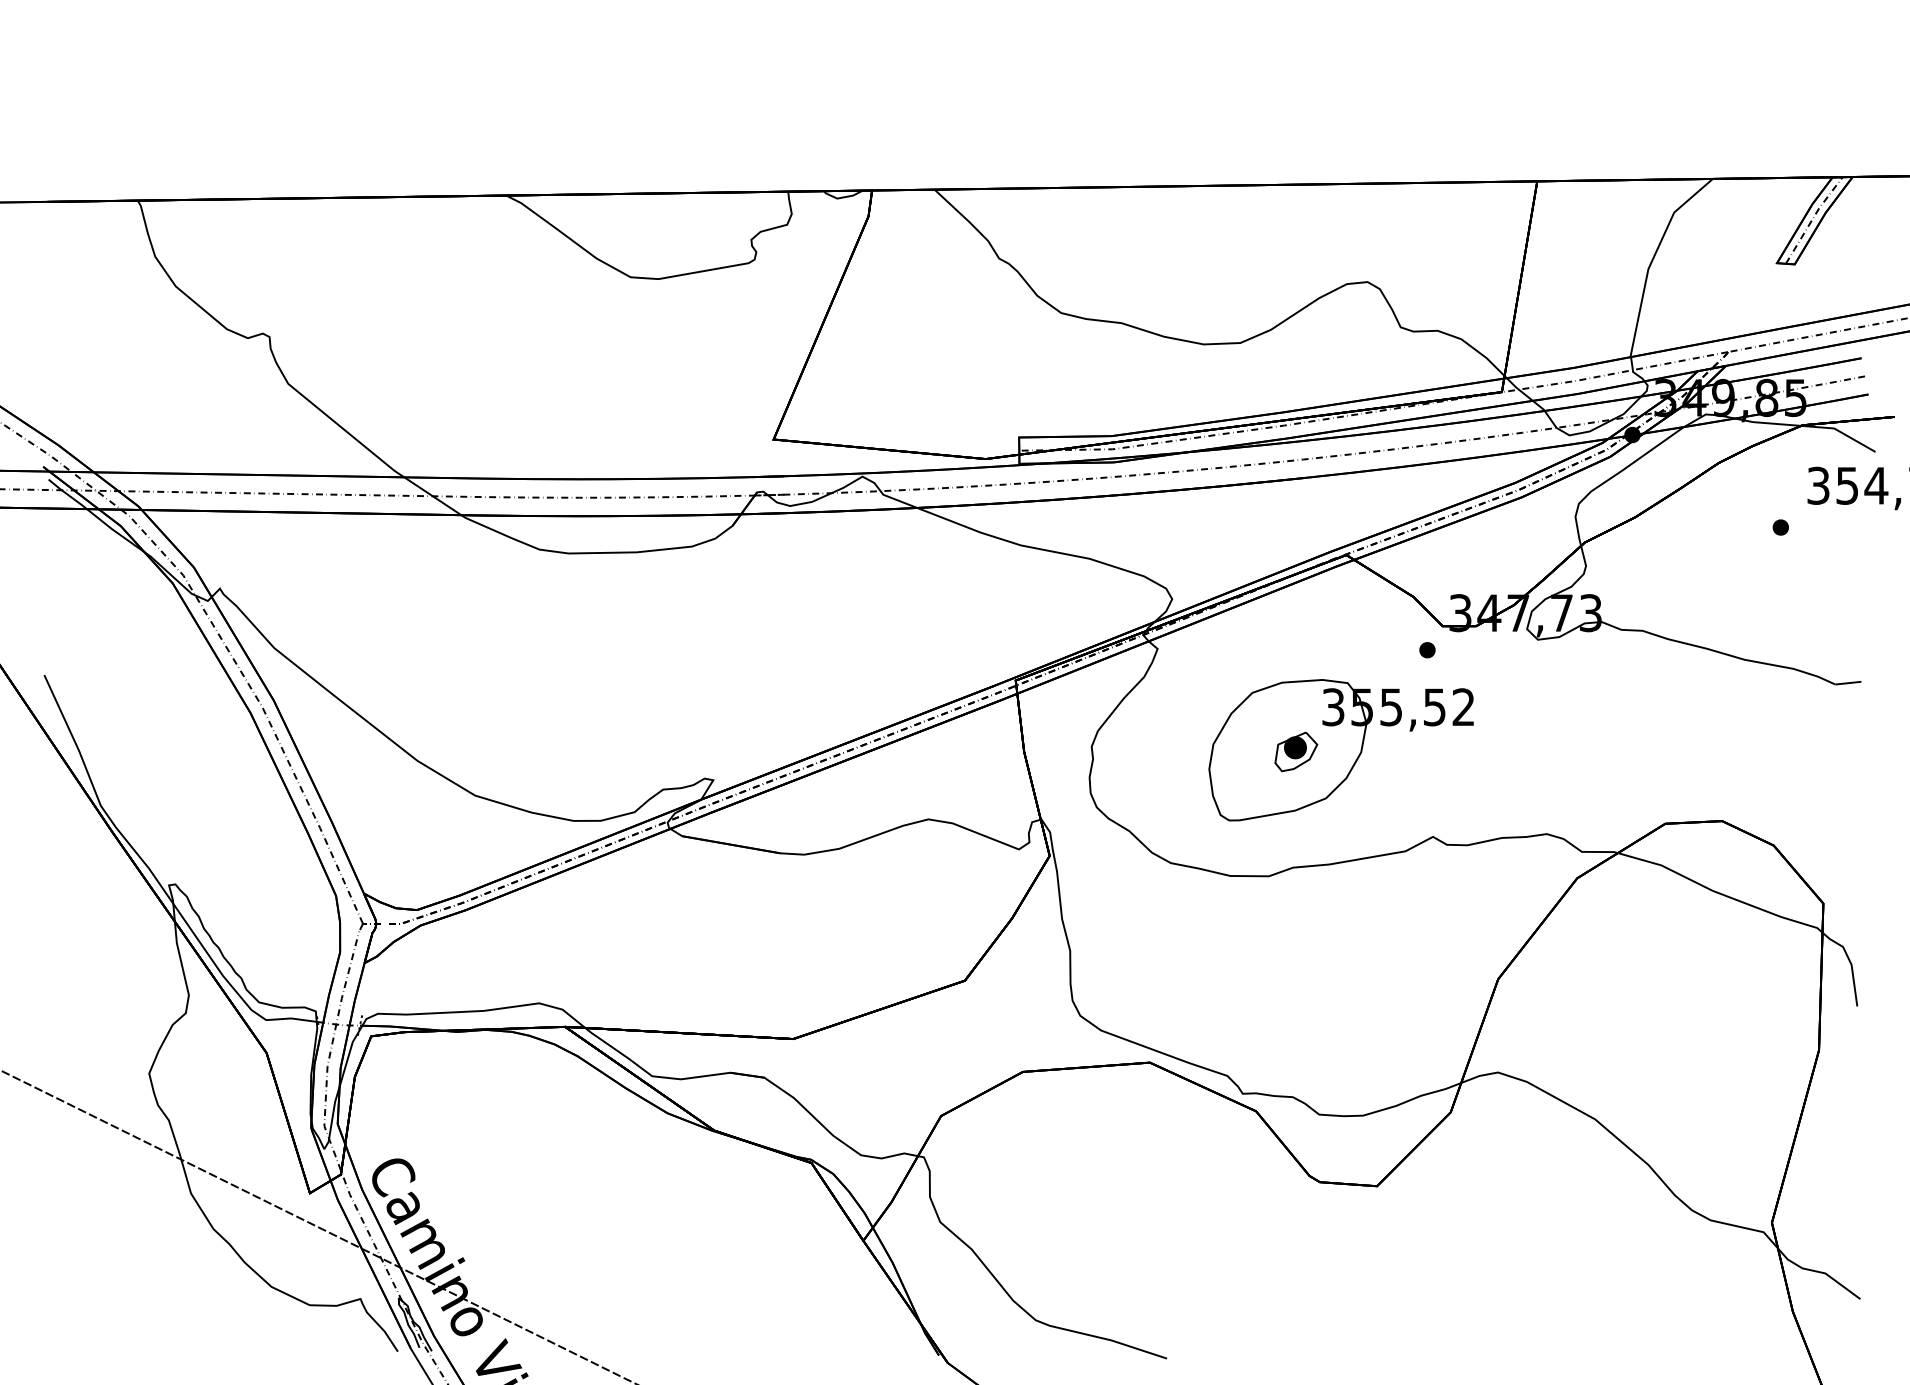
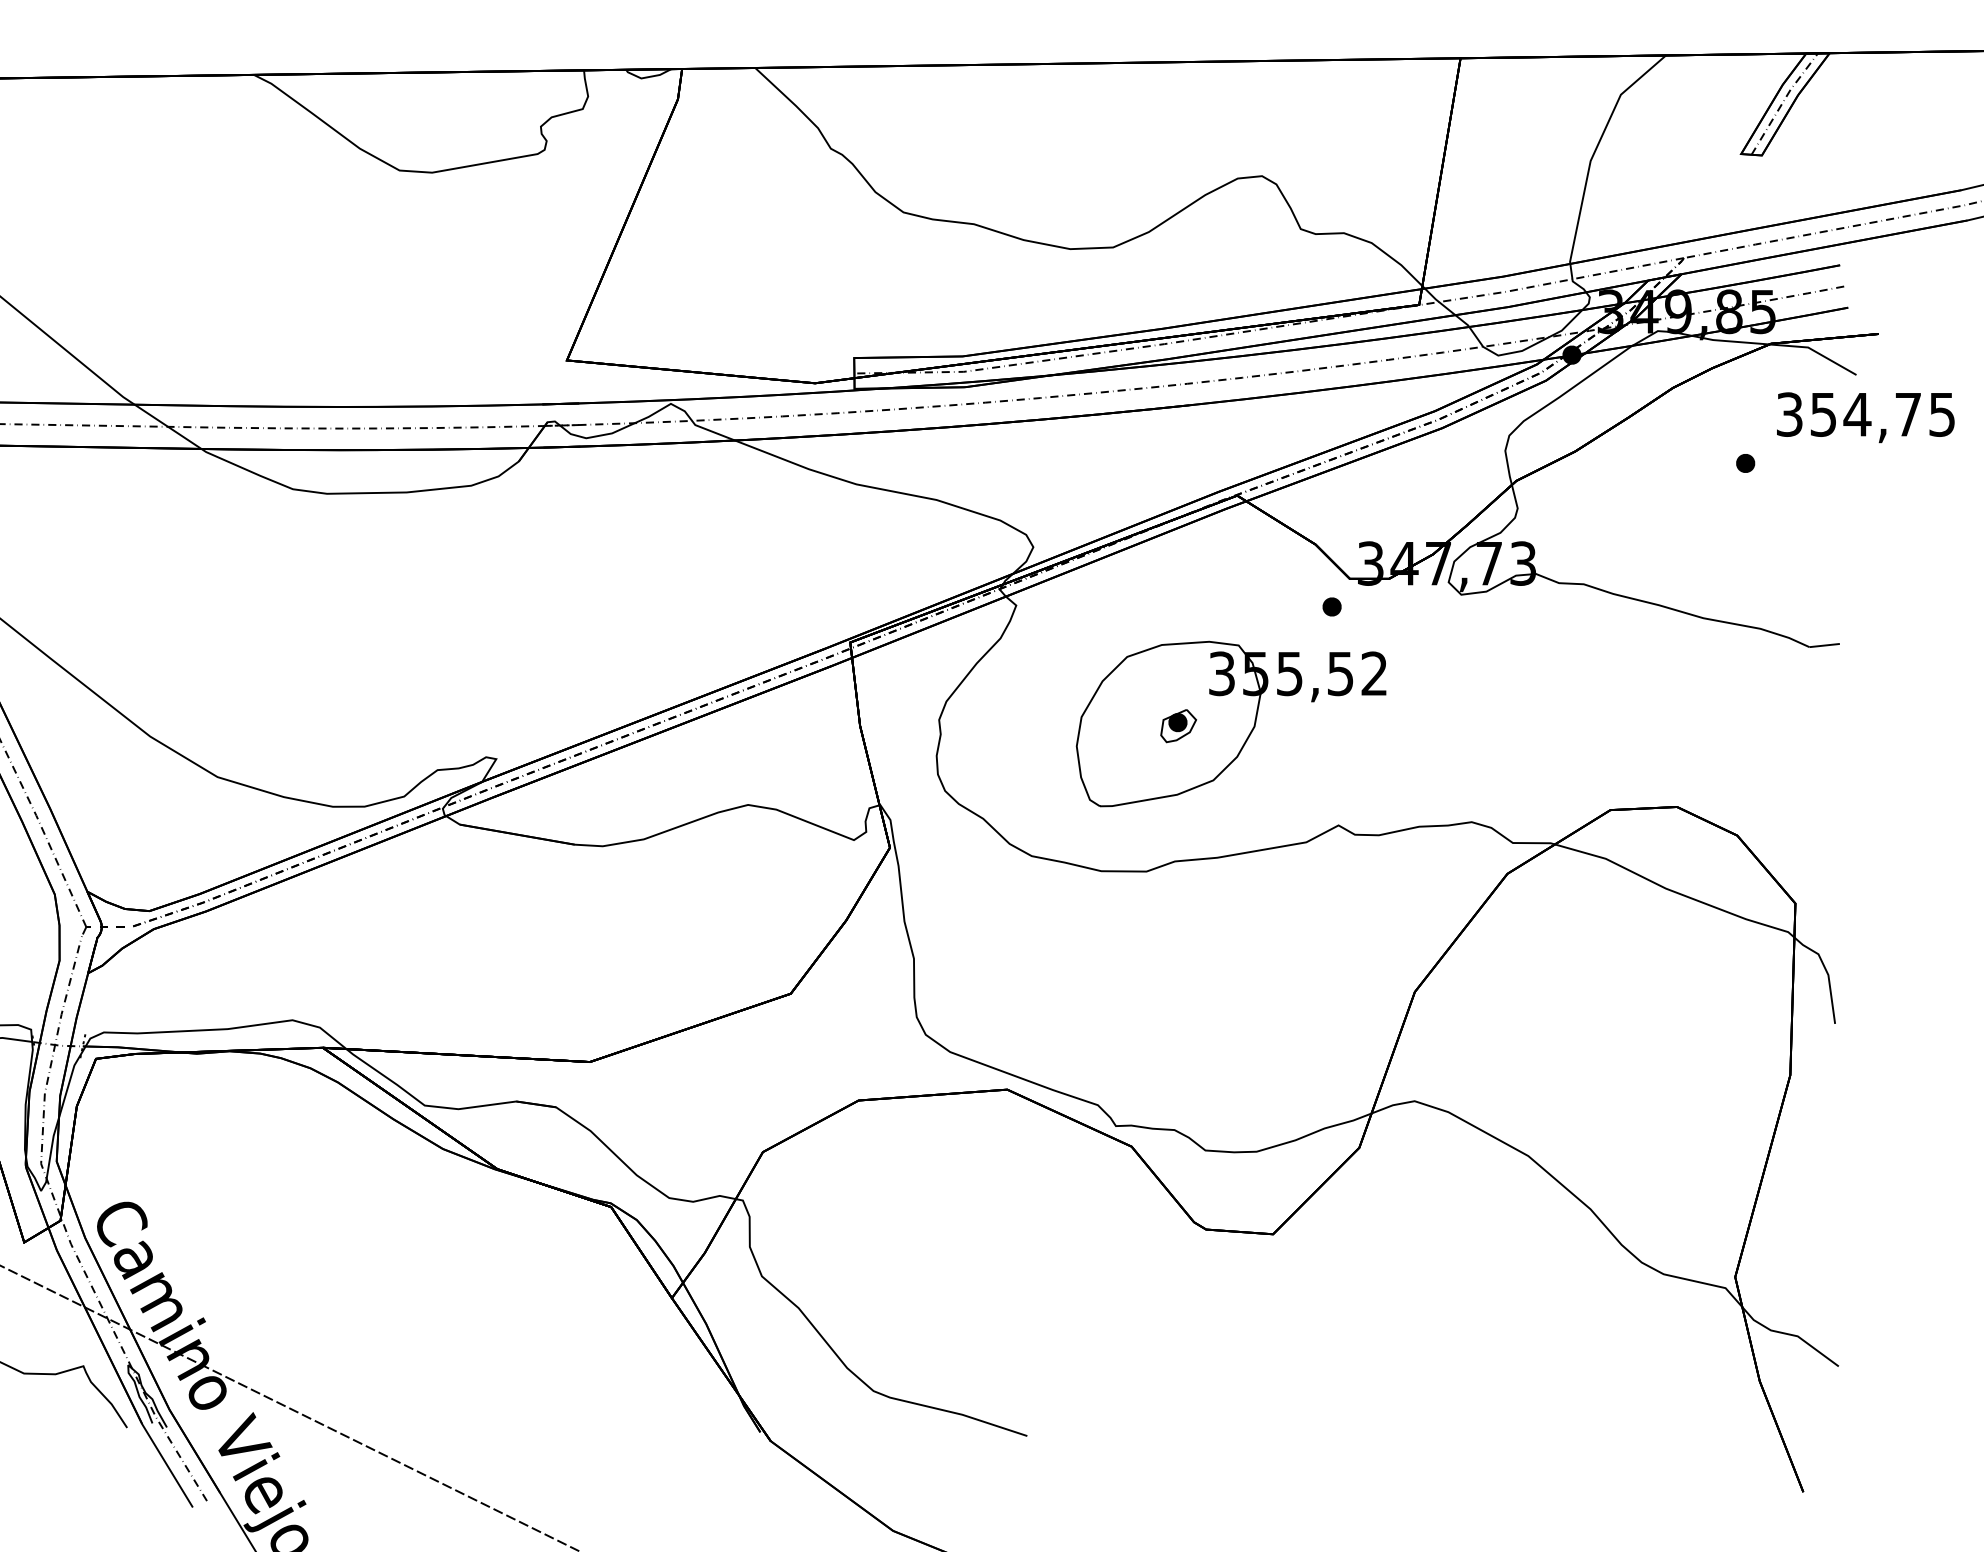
part: (1296, 751) -> (1178, 725), size x0.71

